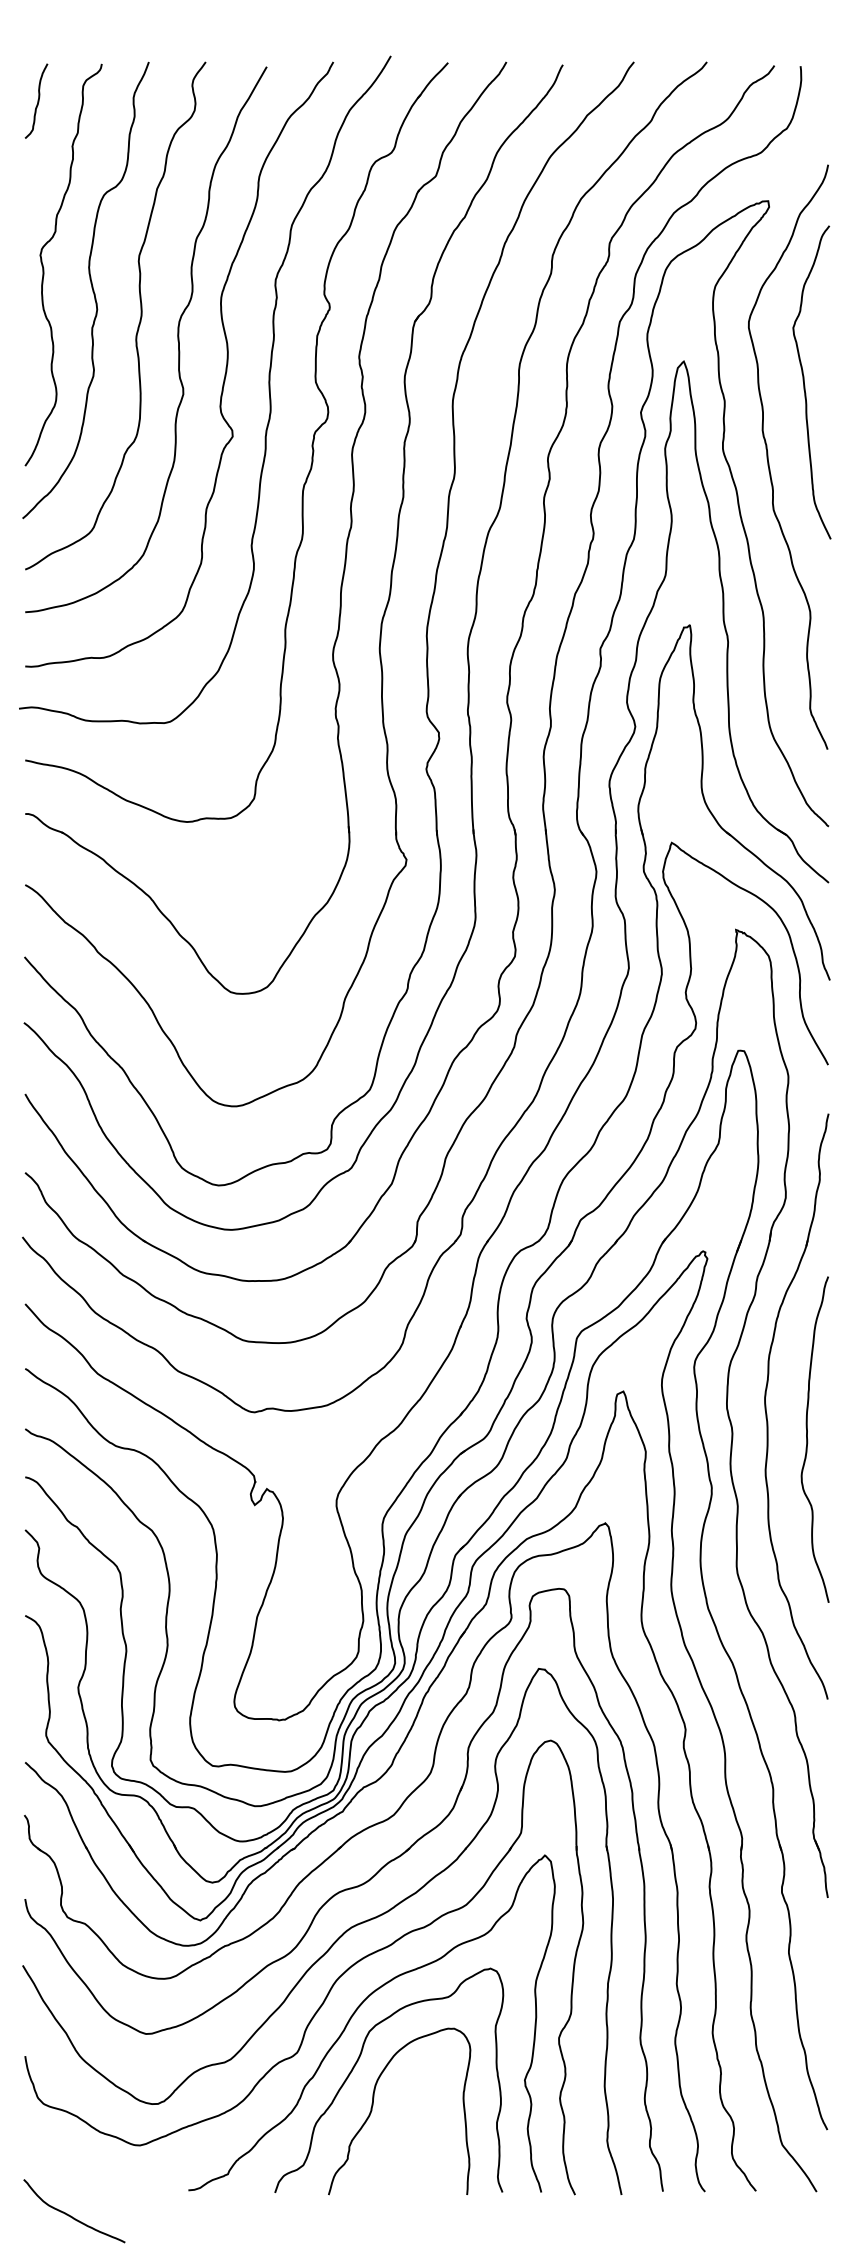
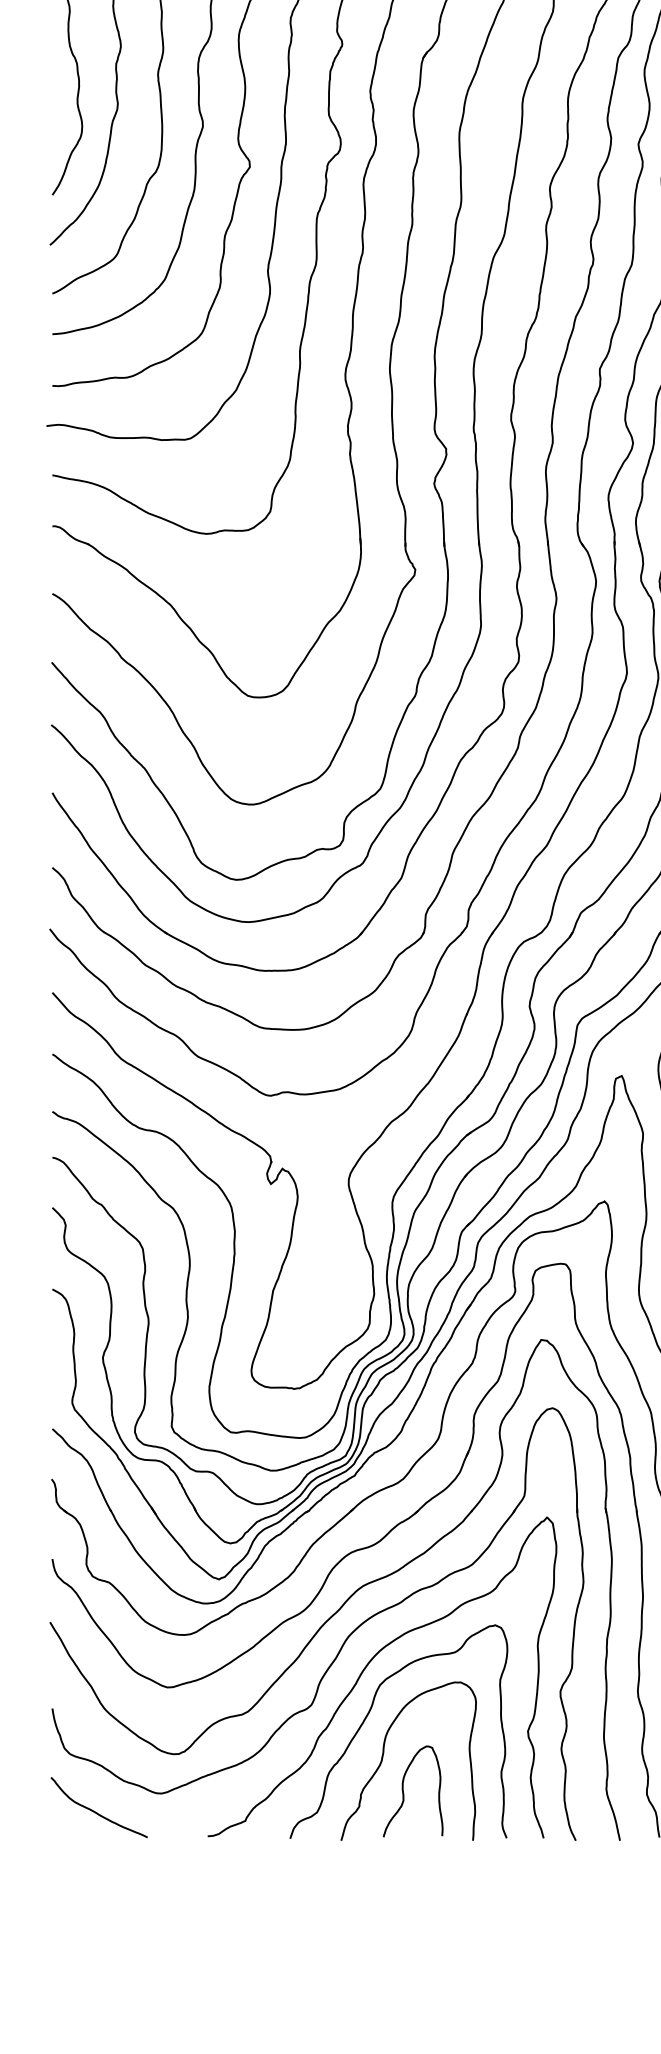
curve: (394, 2143) -> (403, 1791), added
curve: (71, 2215) -> (96, 1811), moved

